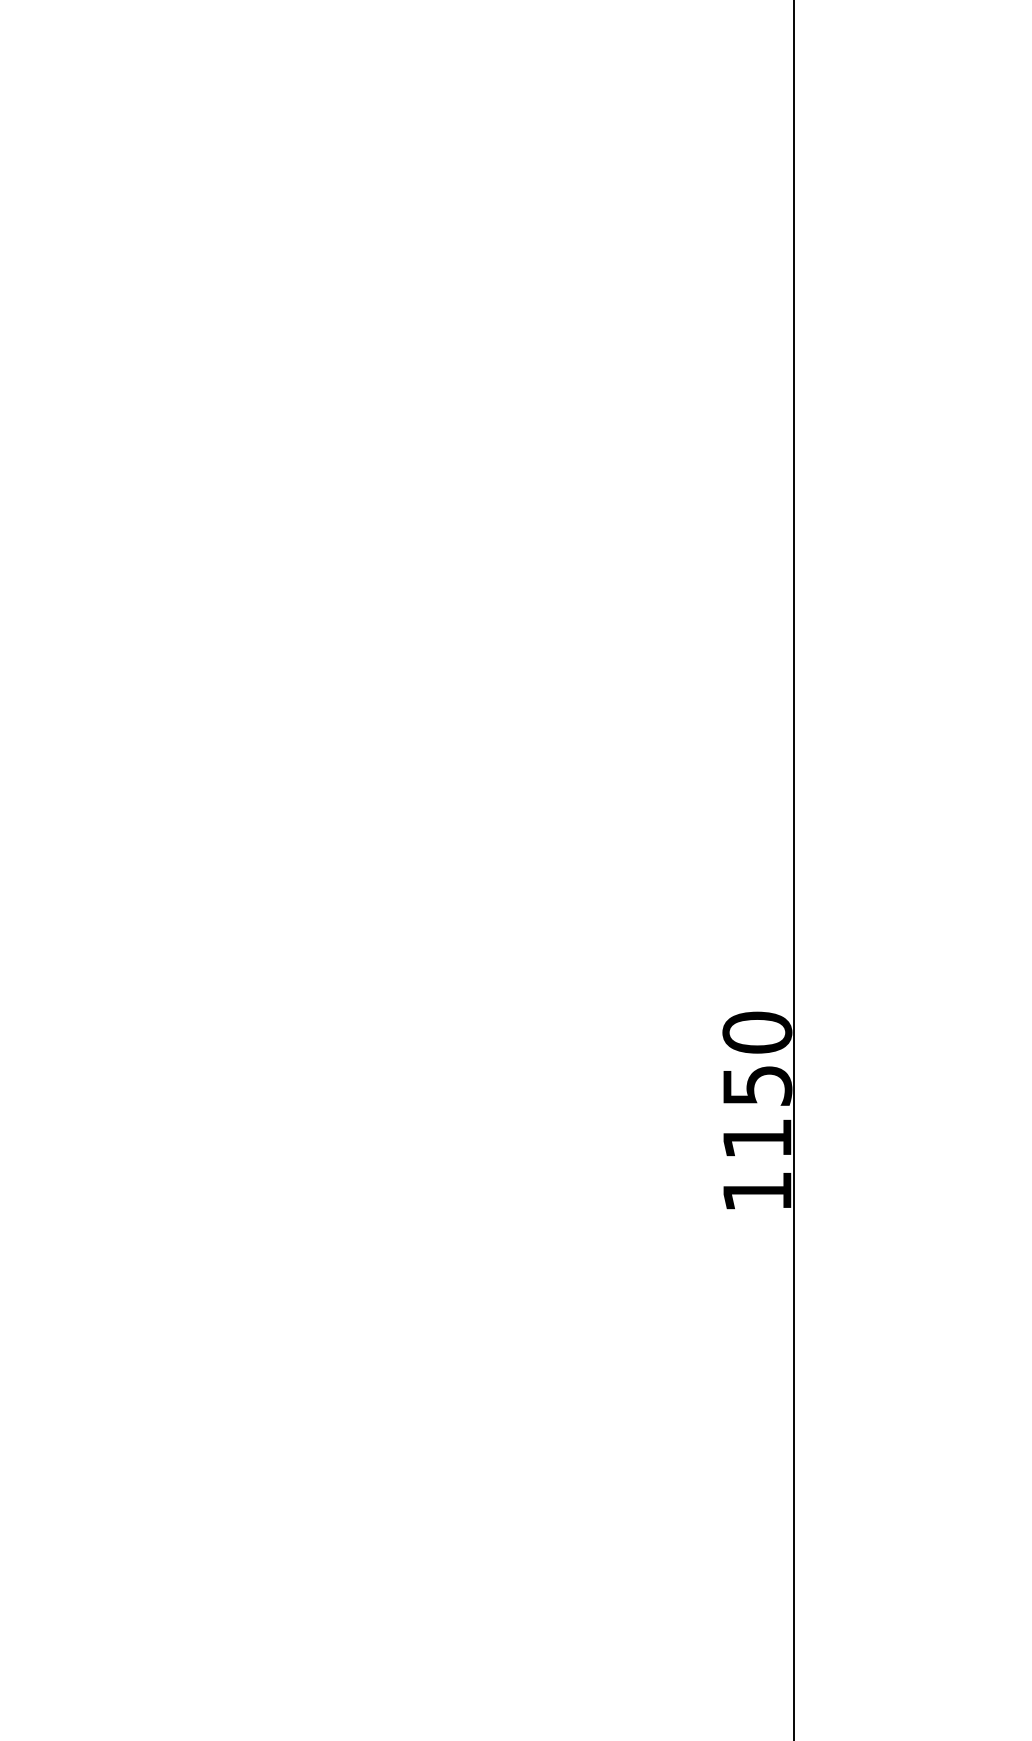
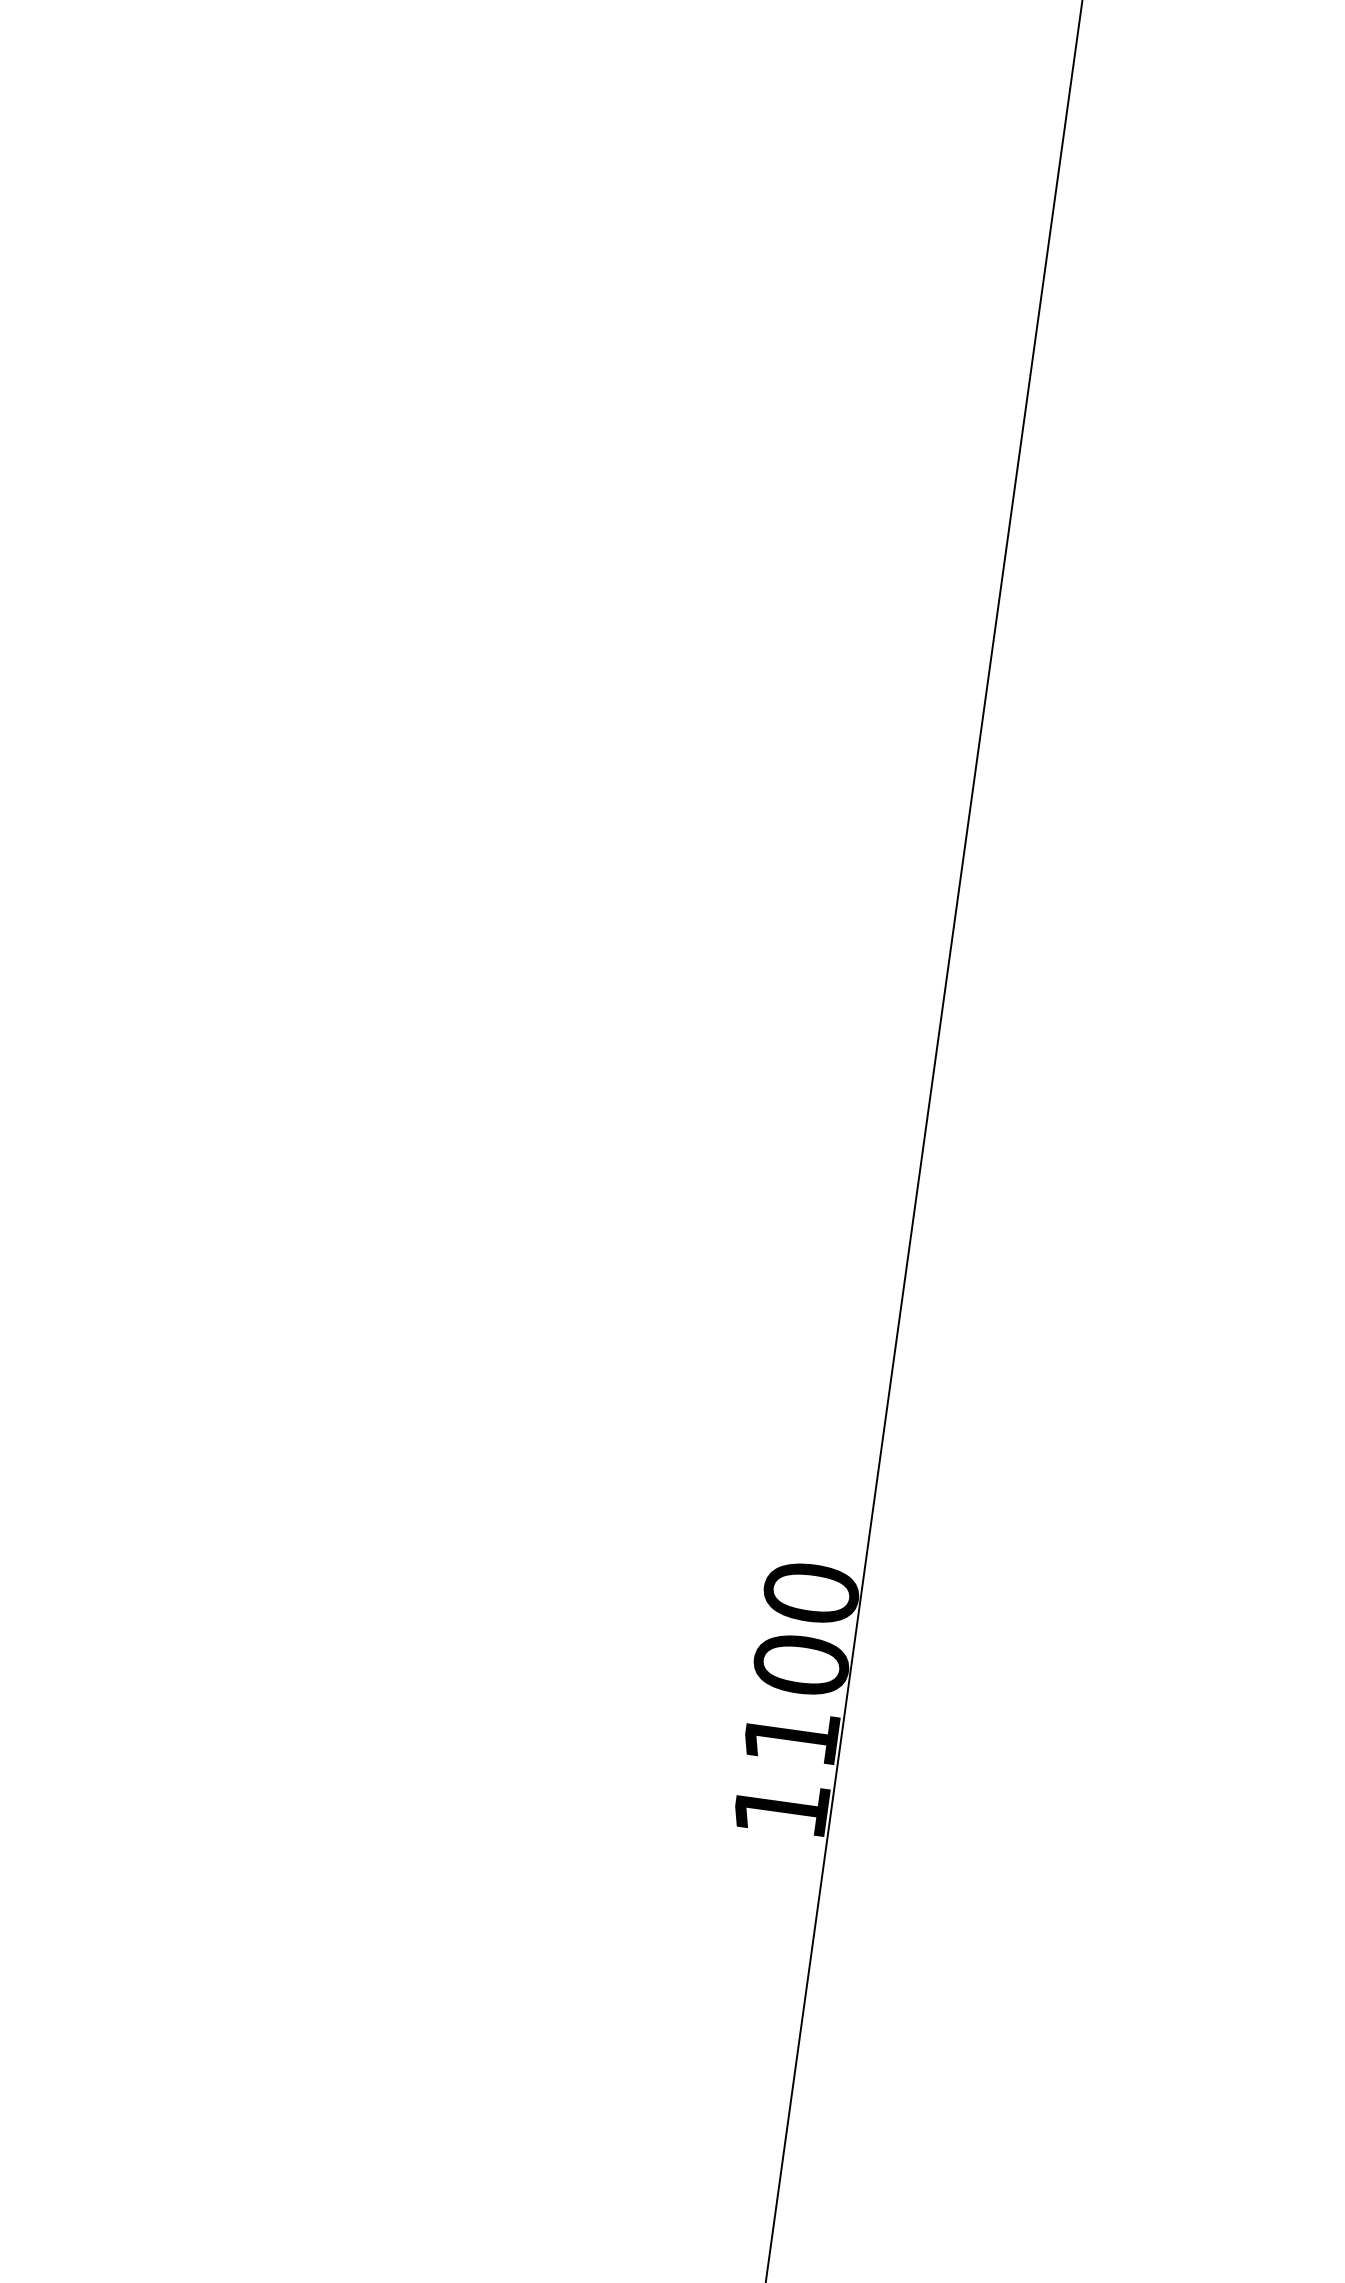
text: (757, 1085) -> (801, 1664), 1150 -> 1100

